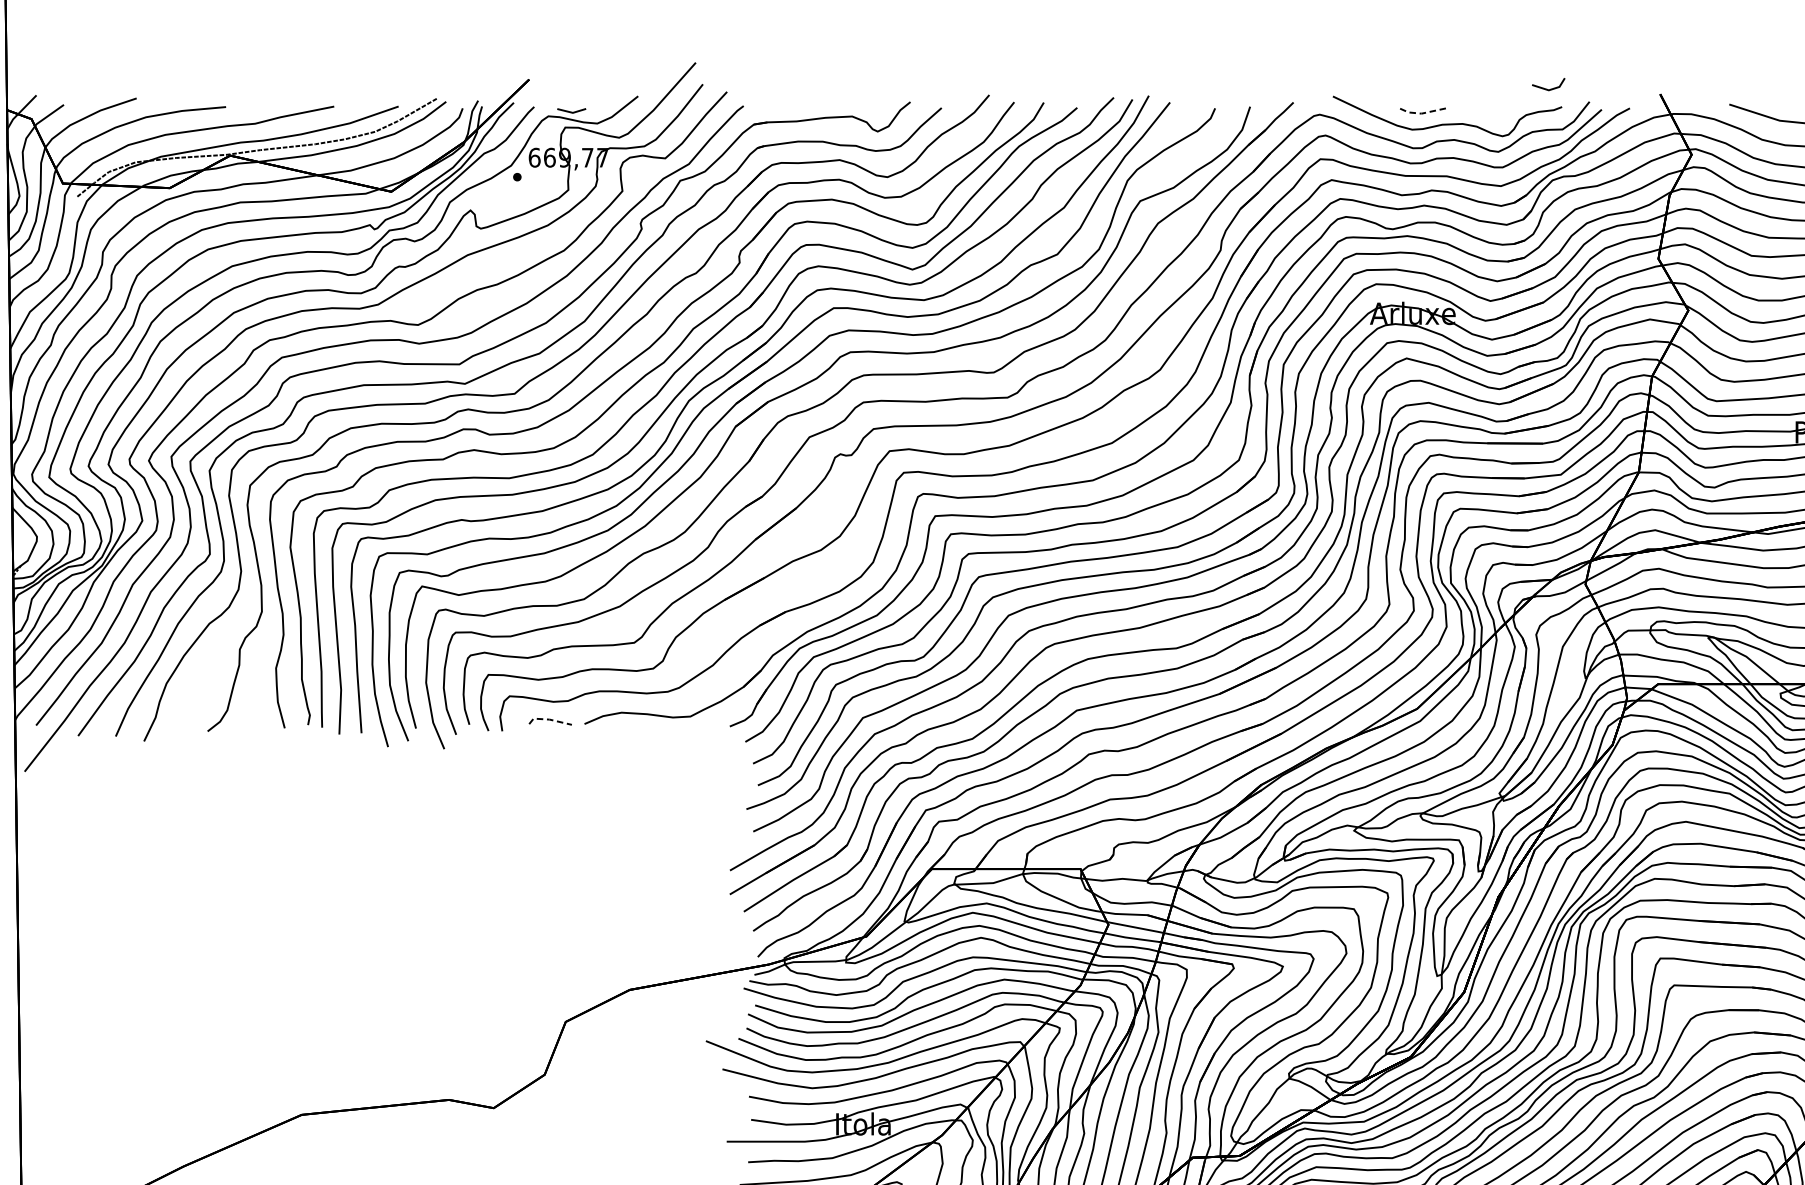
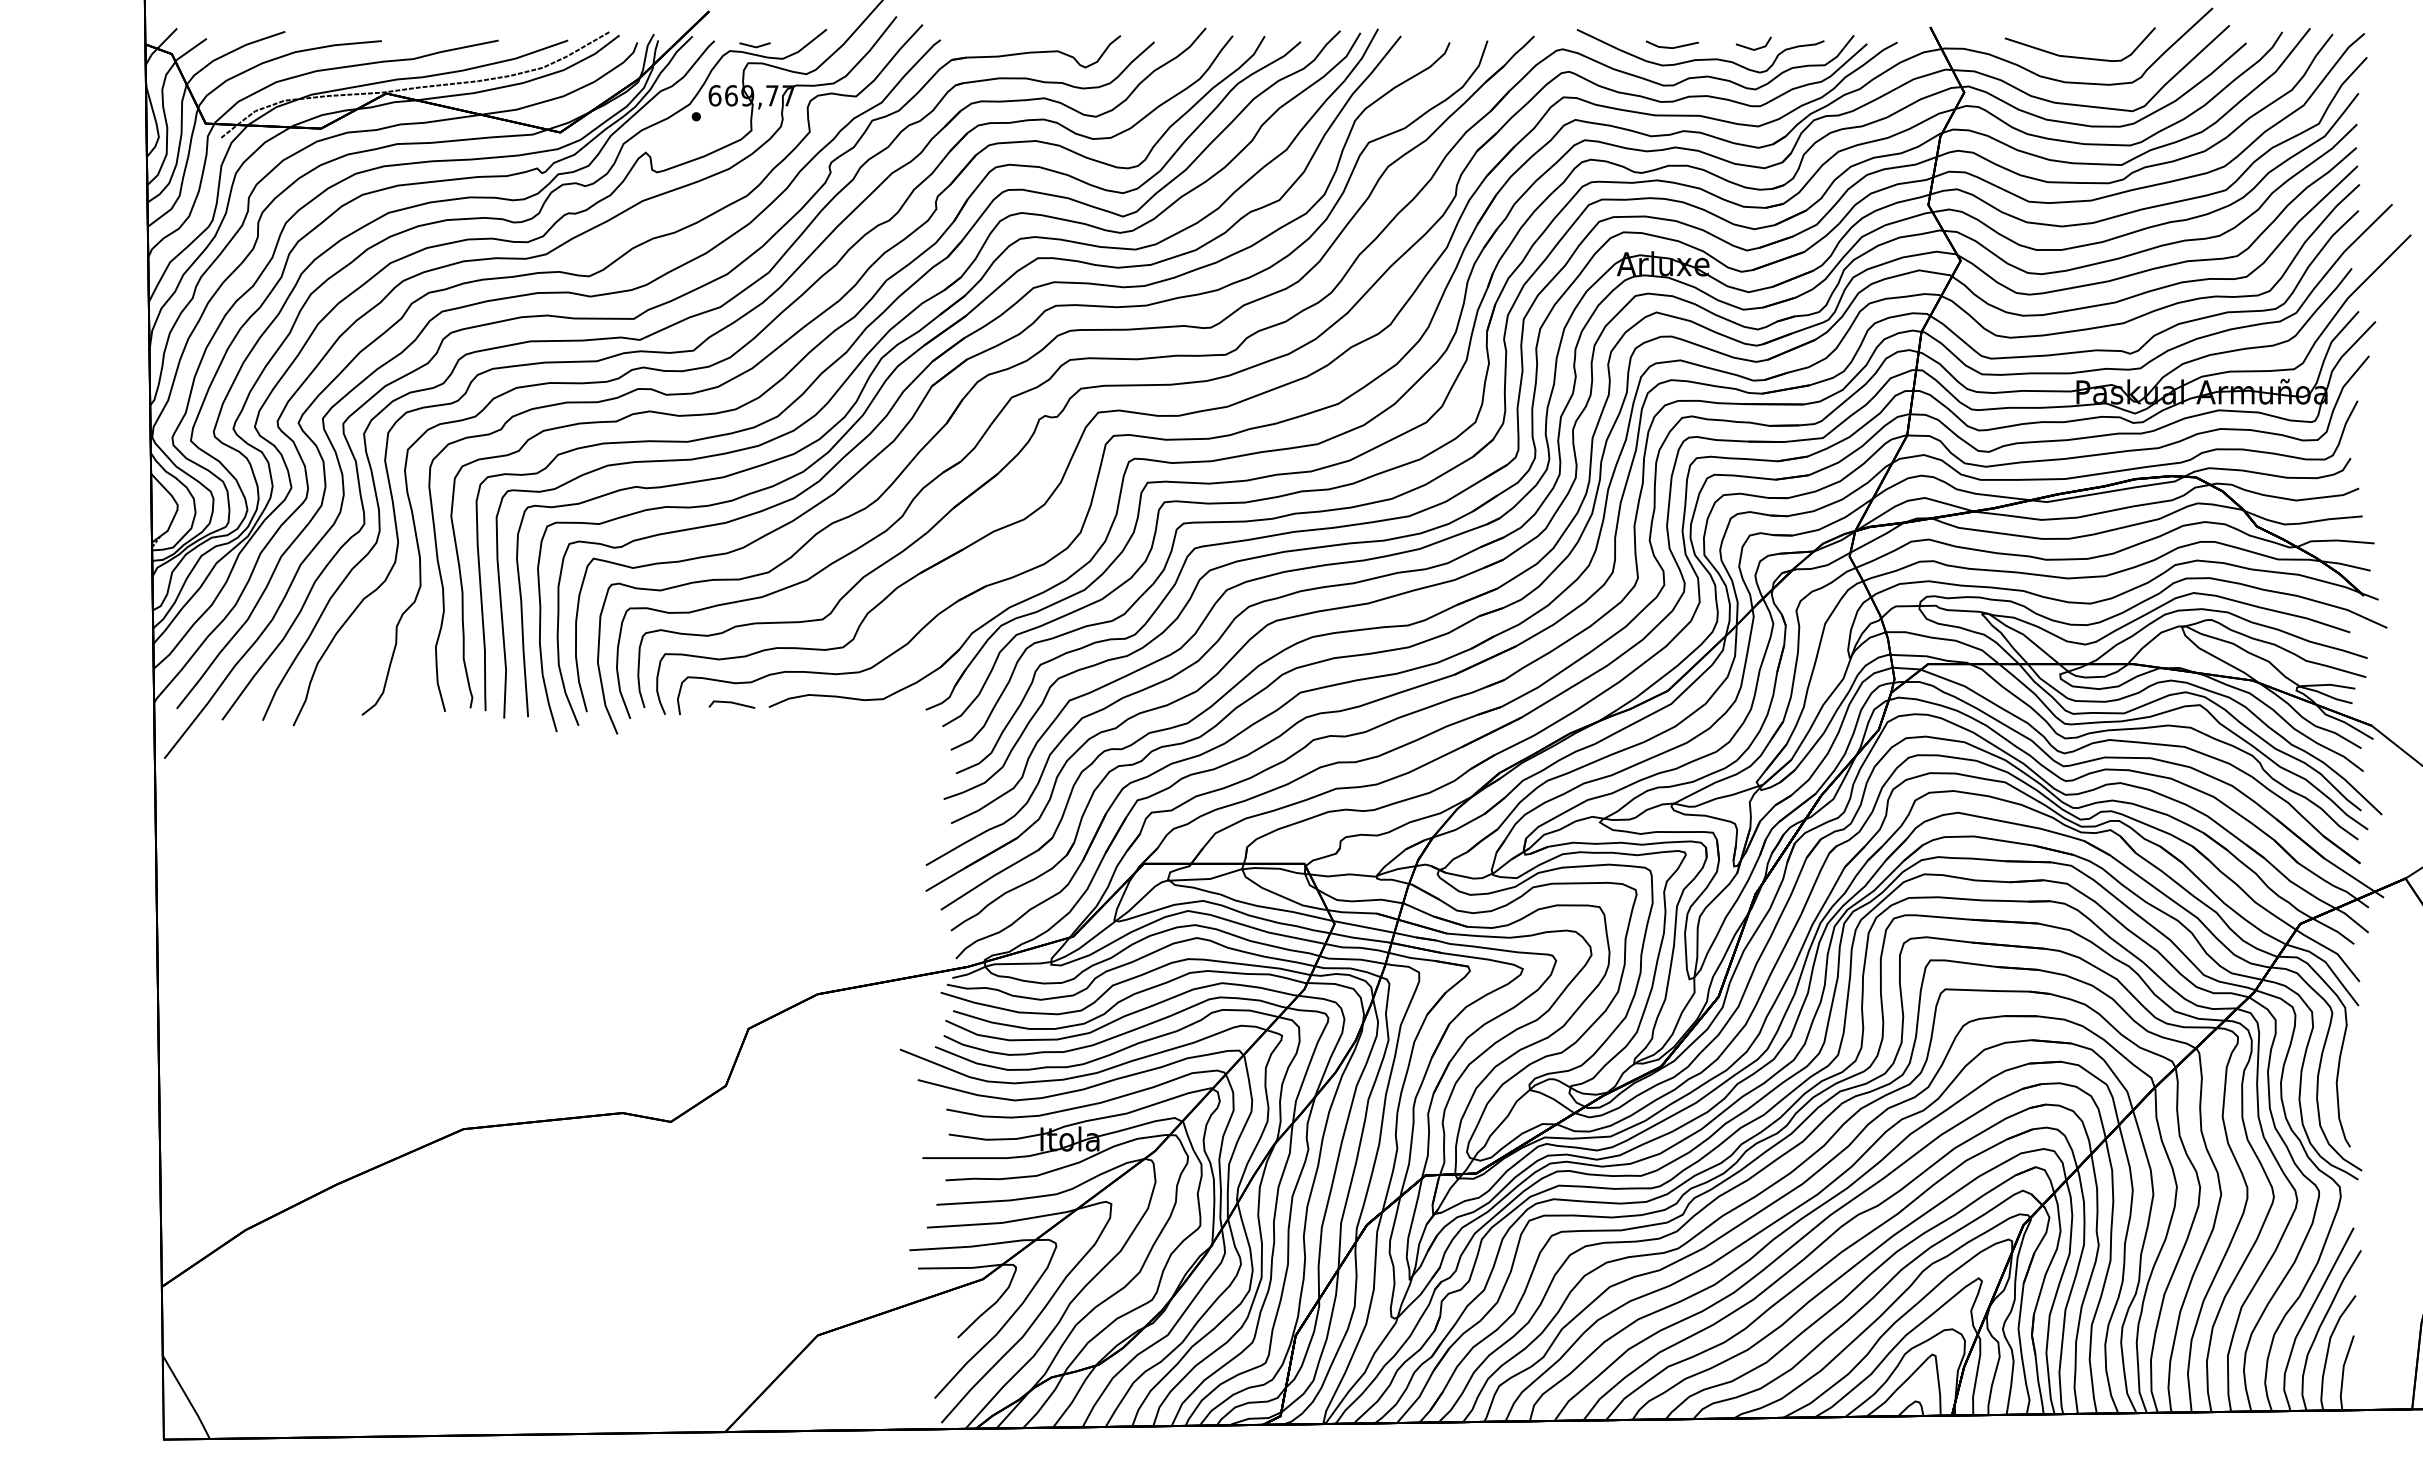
line: (1545, 88) -> (1750, 47), moved
line: (1420, 113) -> (1671, 48), dashed -> solid
line: (549, 719) -> (731, 702), dashed -> solid

